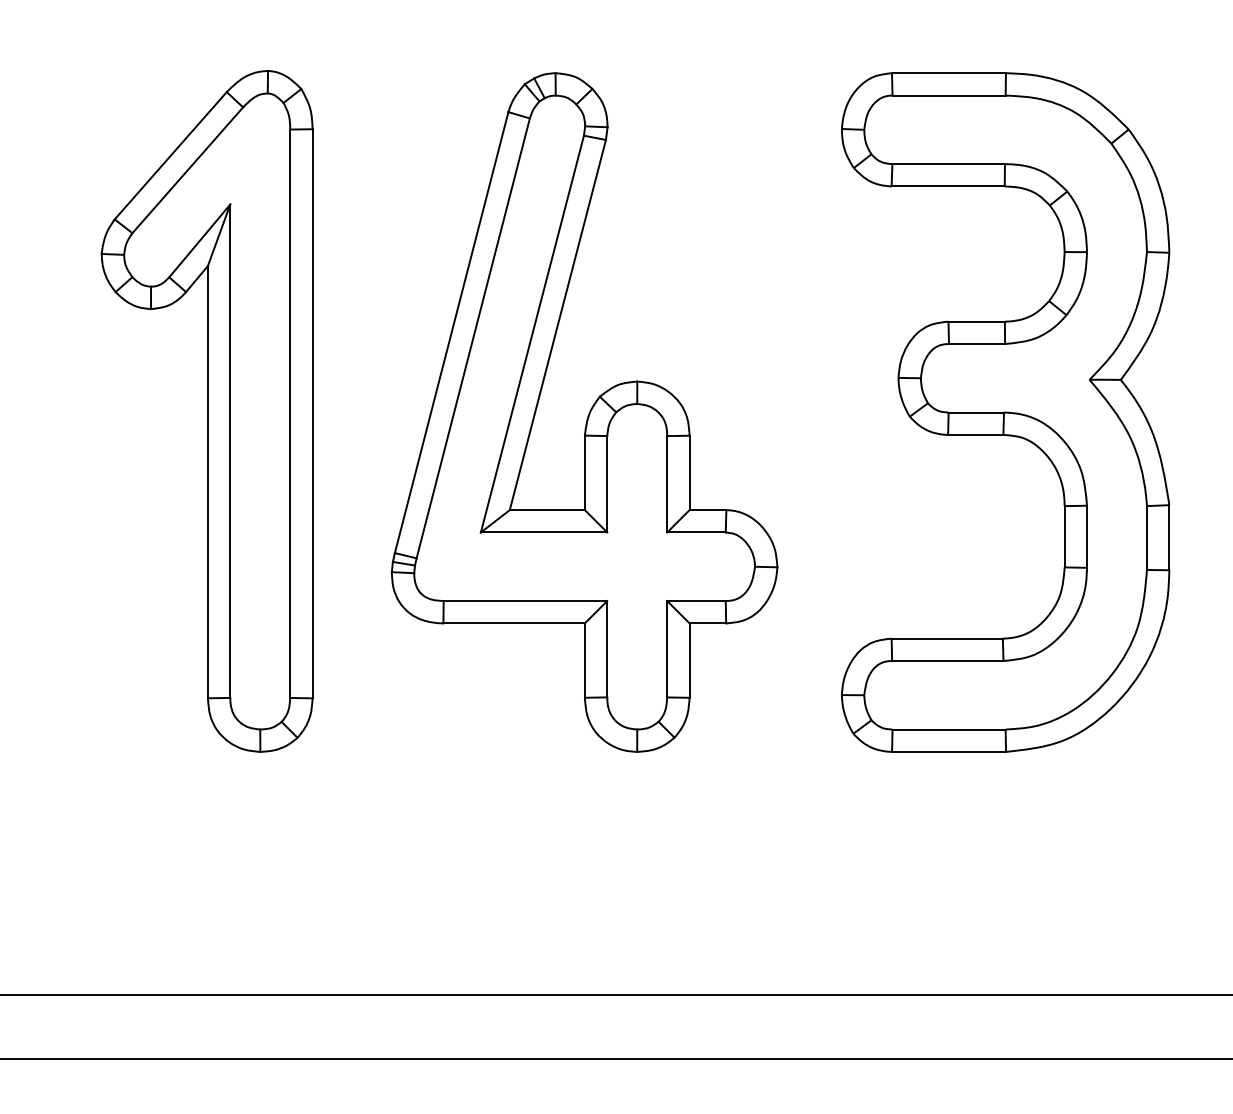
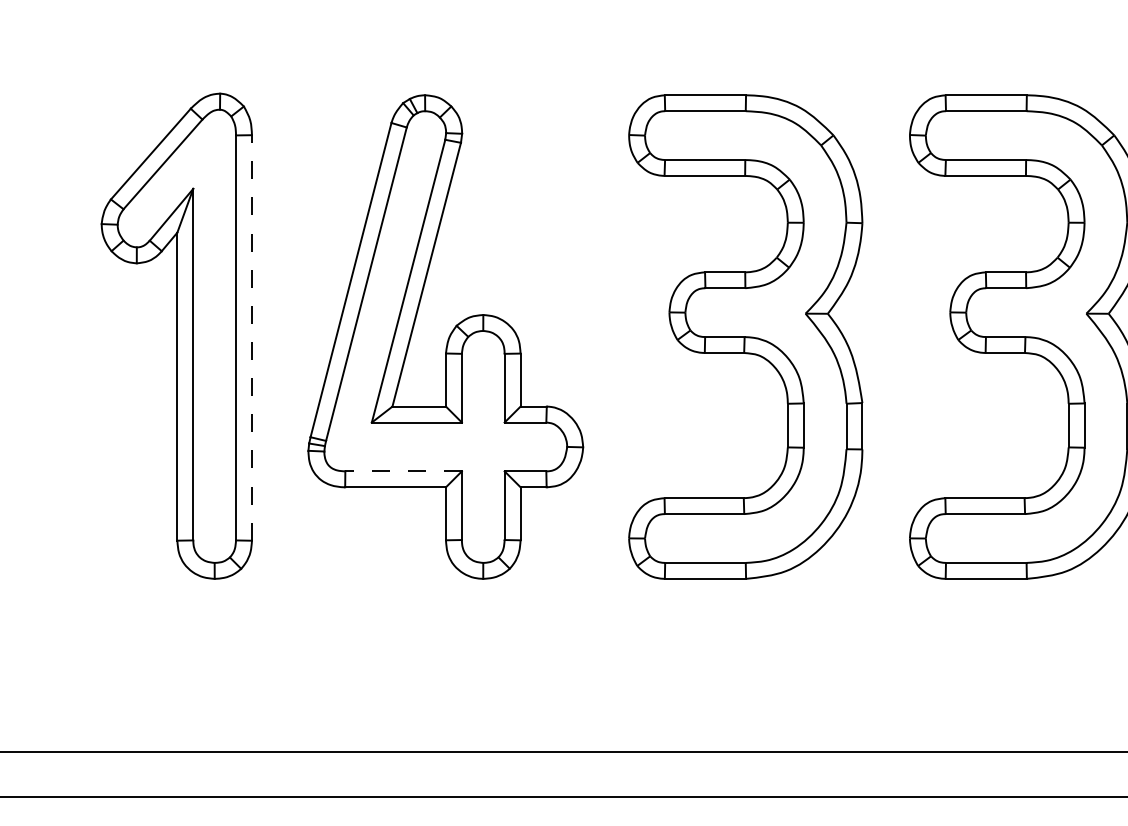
line: (311, 413) -> (251, 337), solid -> dashed
line: (525, 601) -> (403, 471), solid -> dashed

